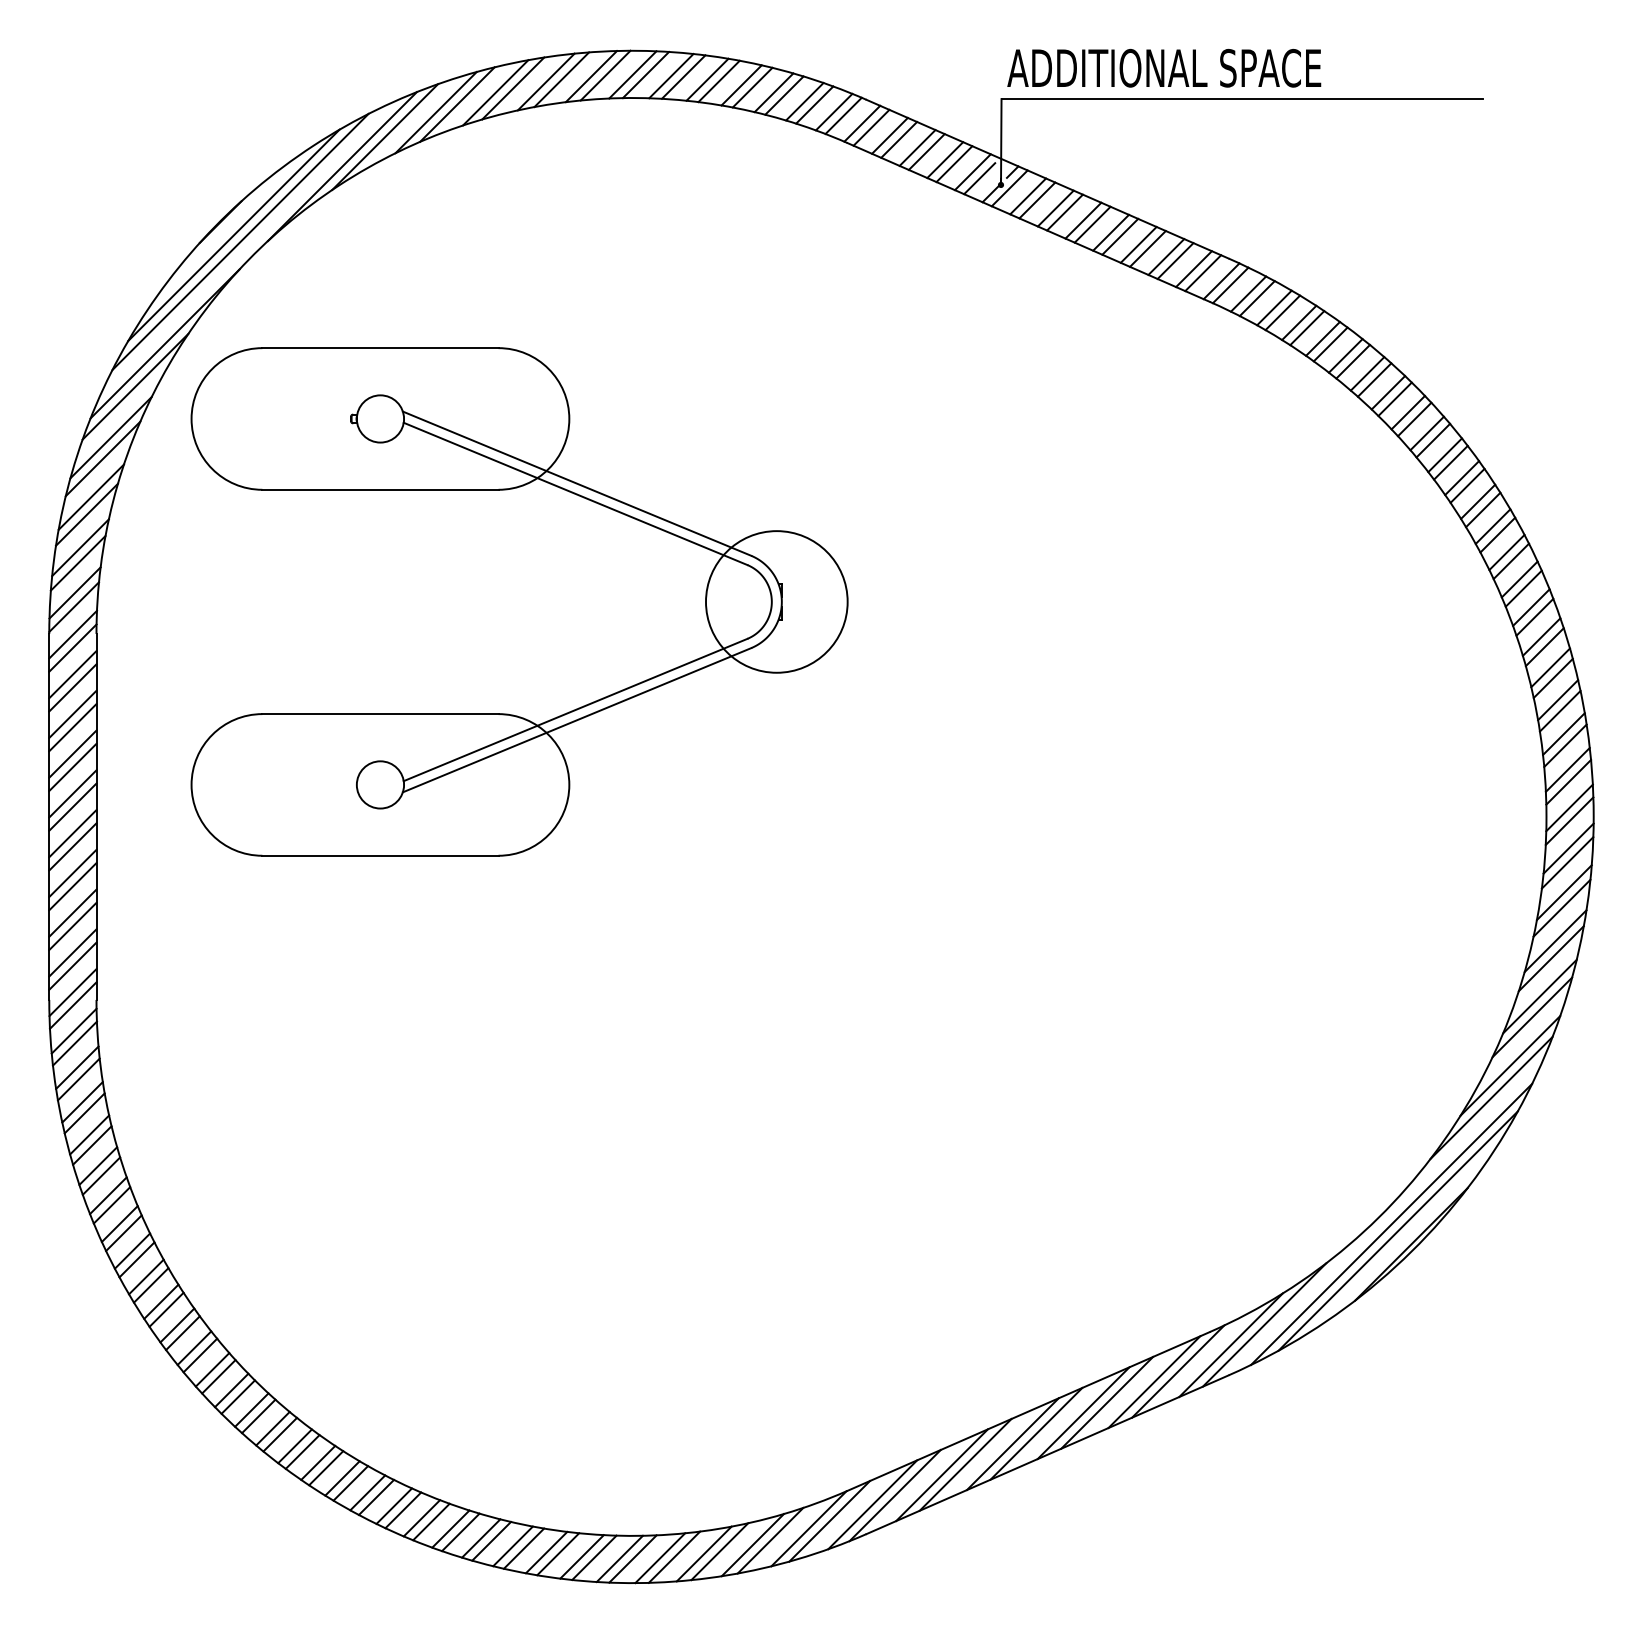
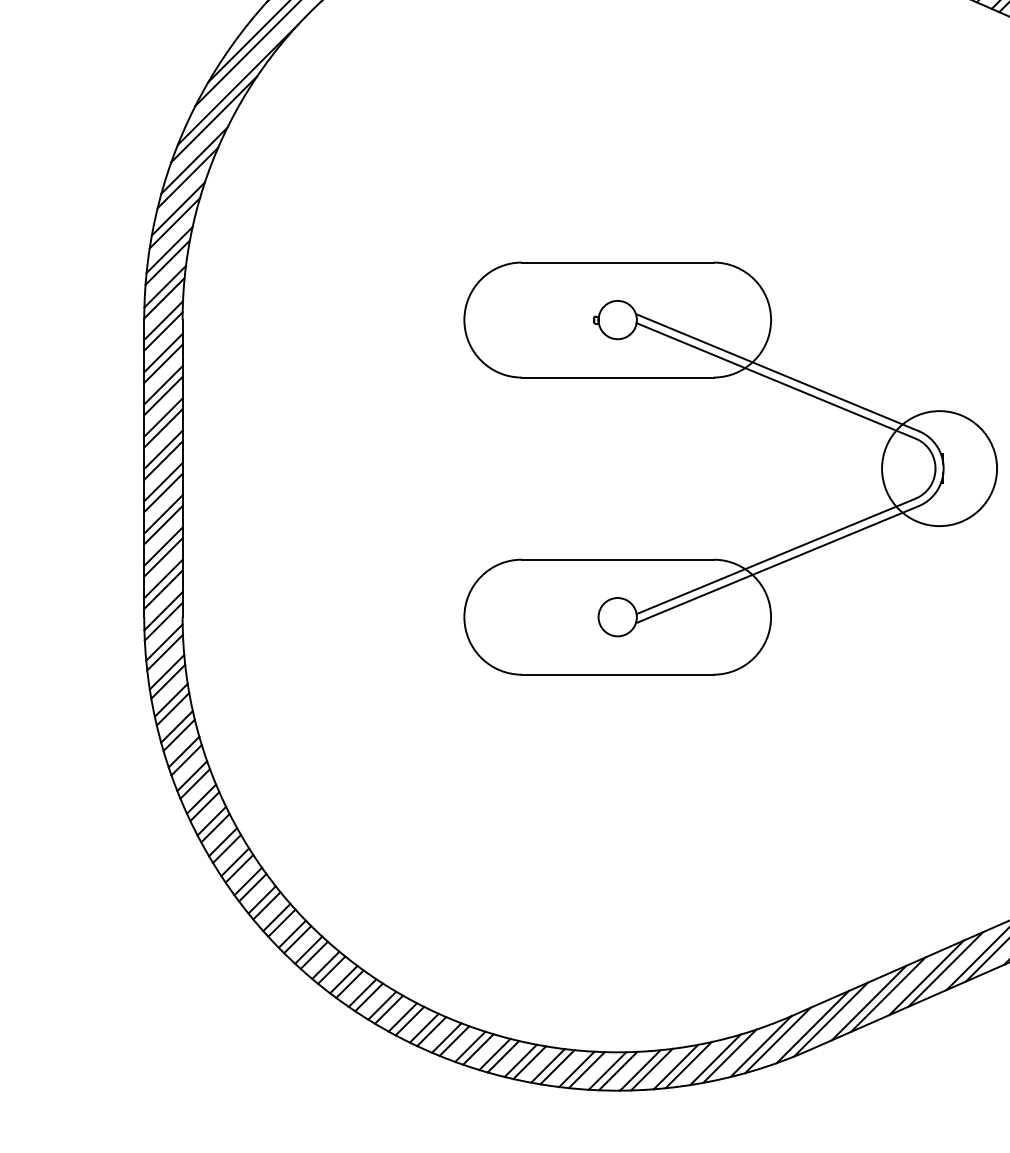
part: (507, 490) -> (720, 378), moved

